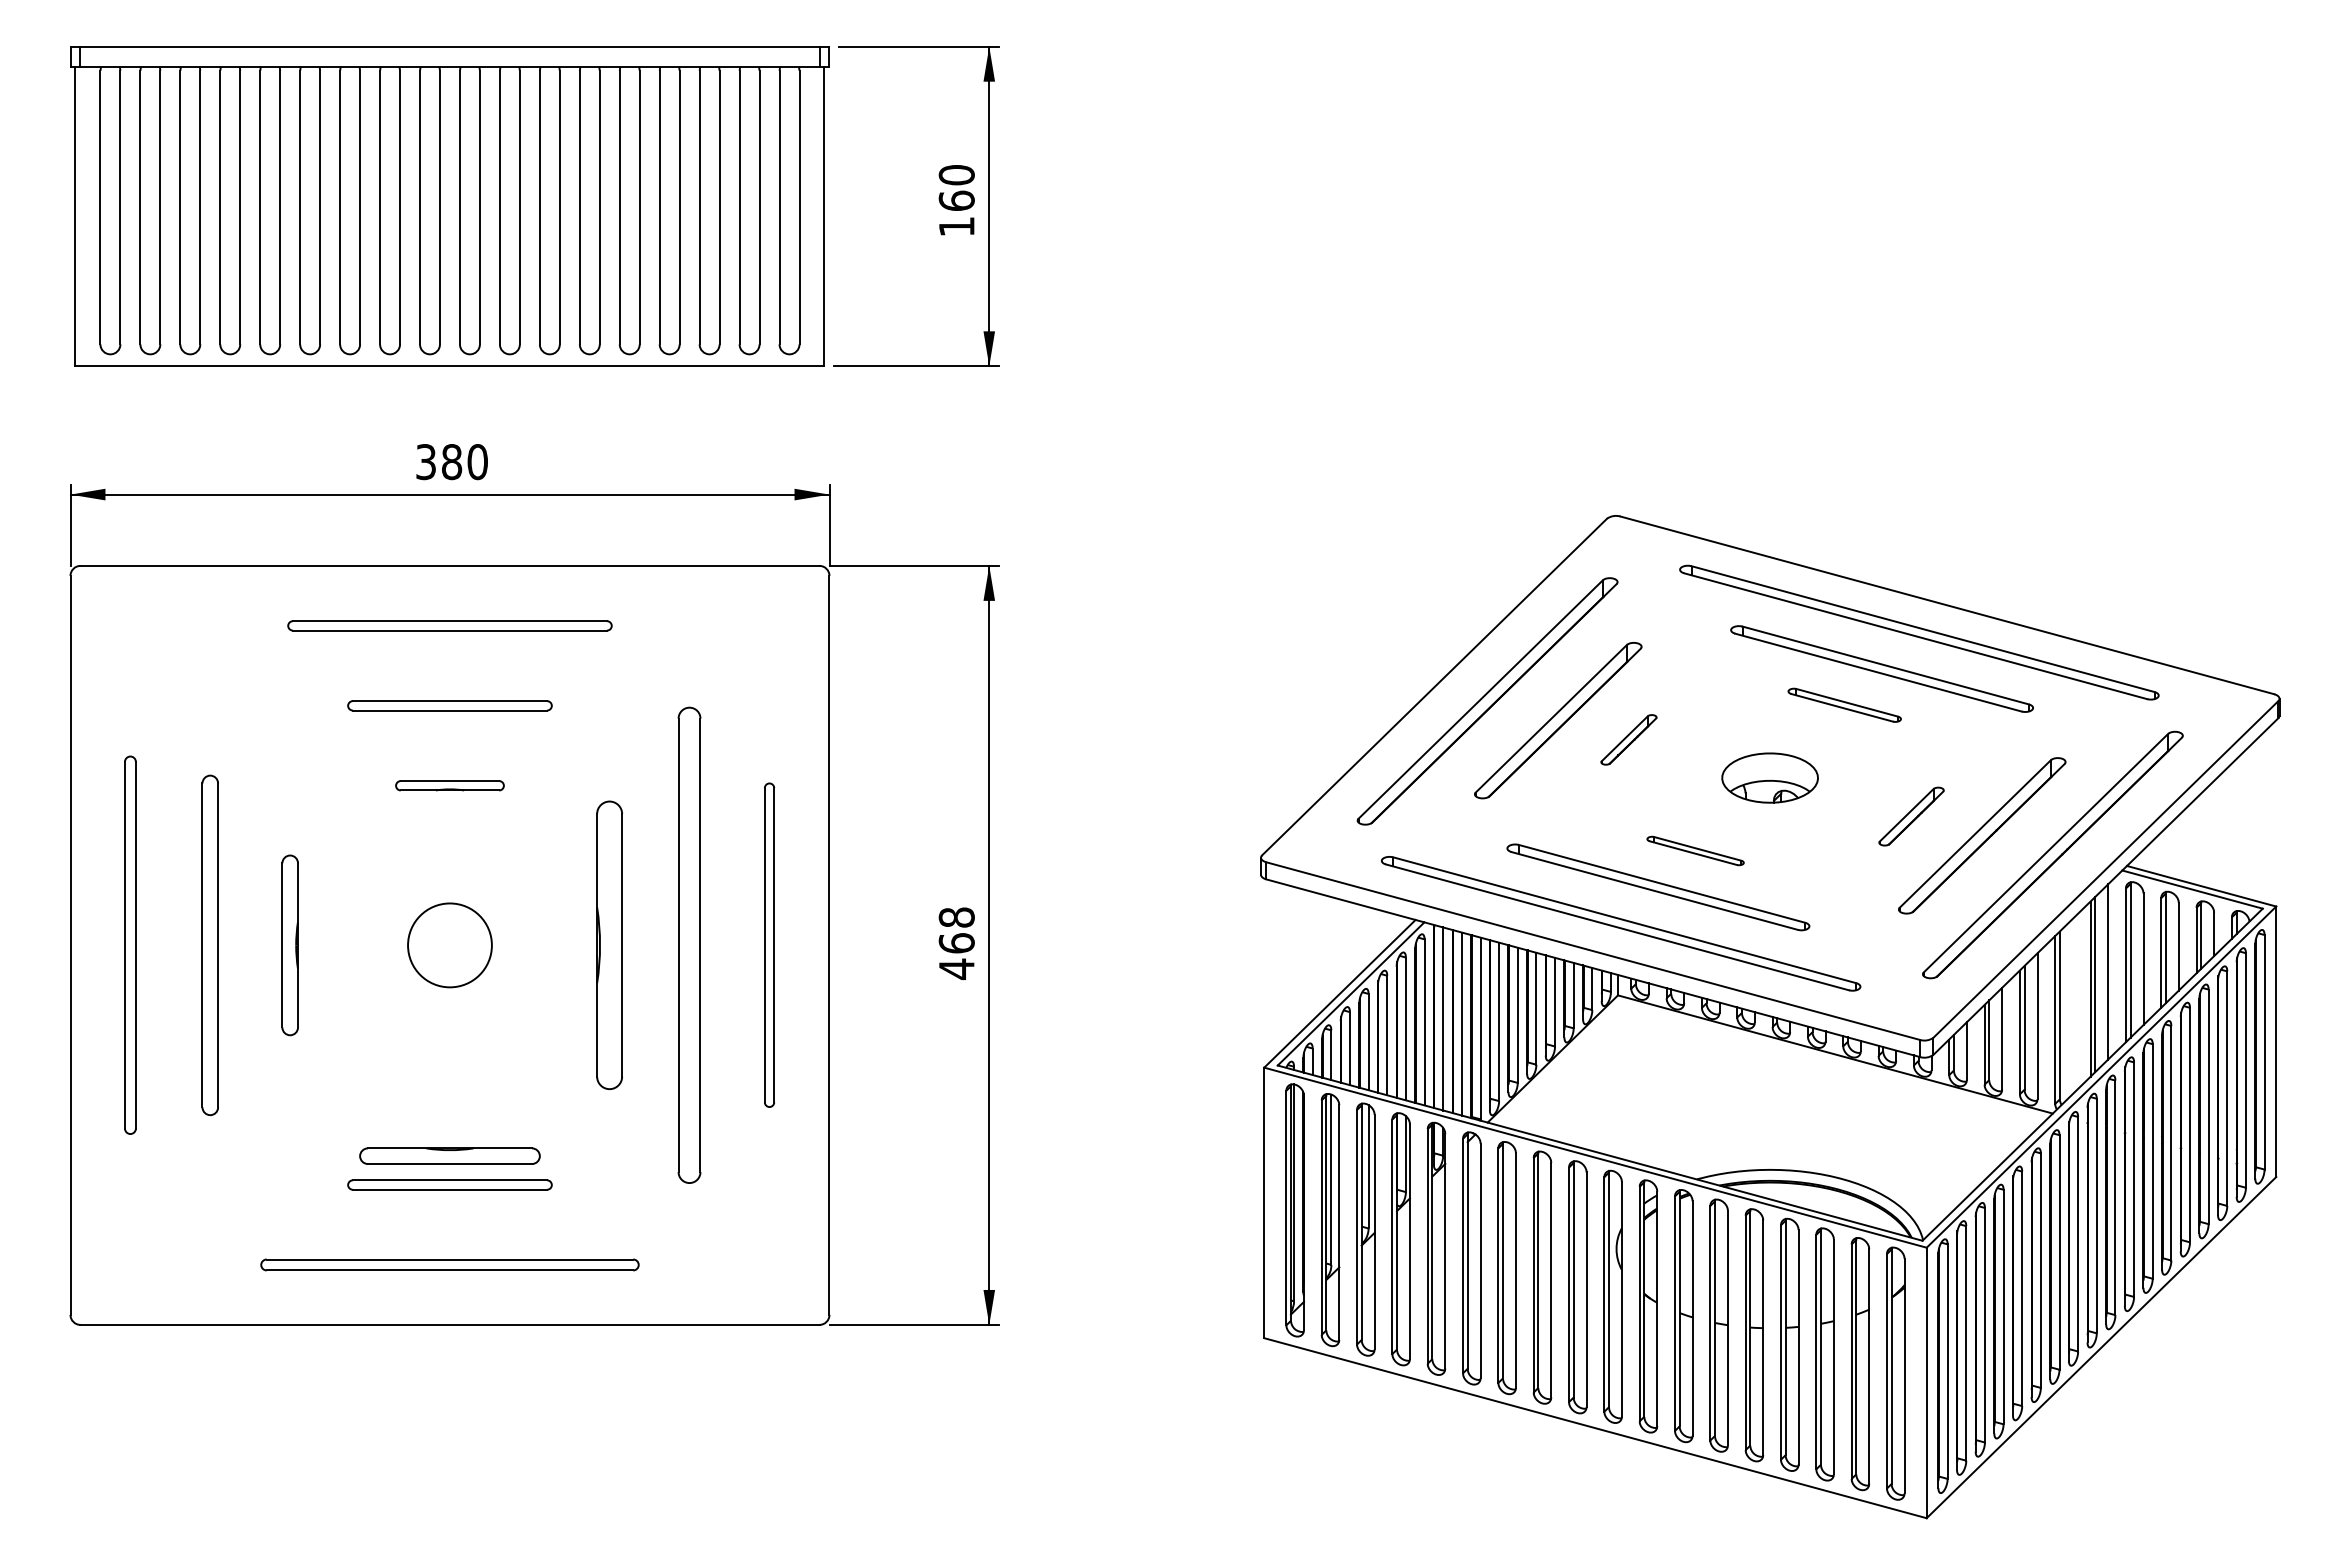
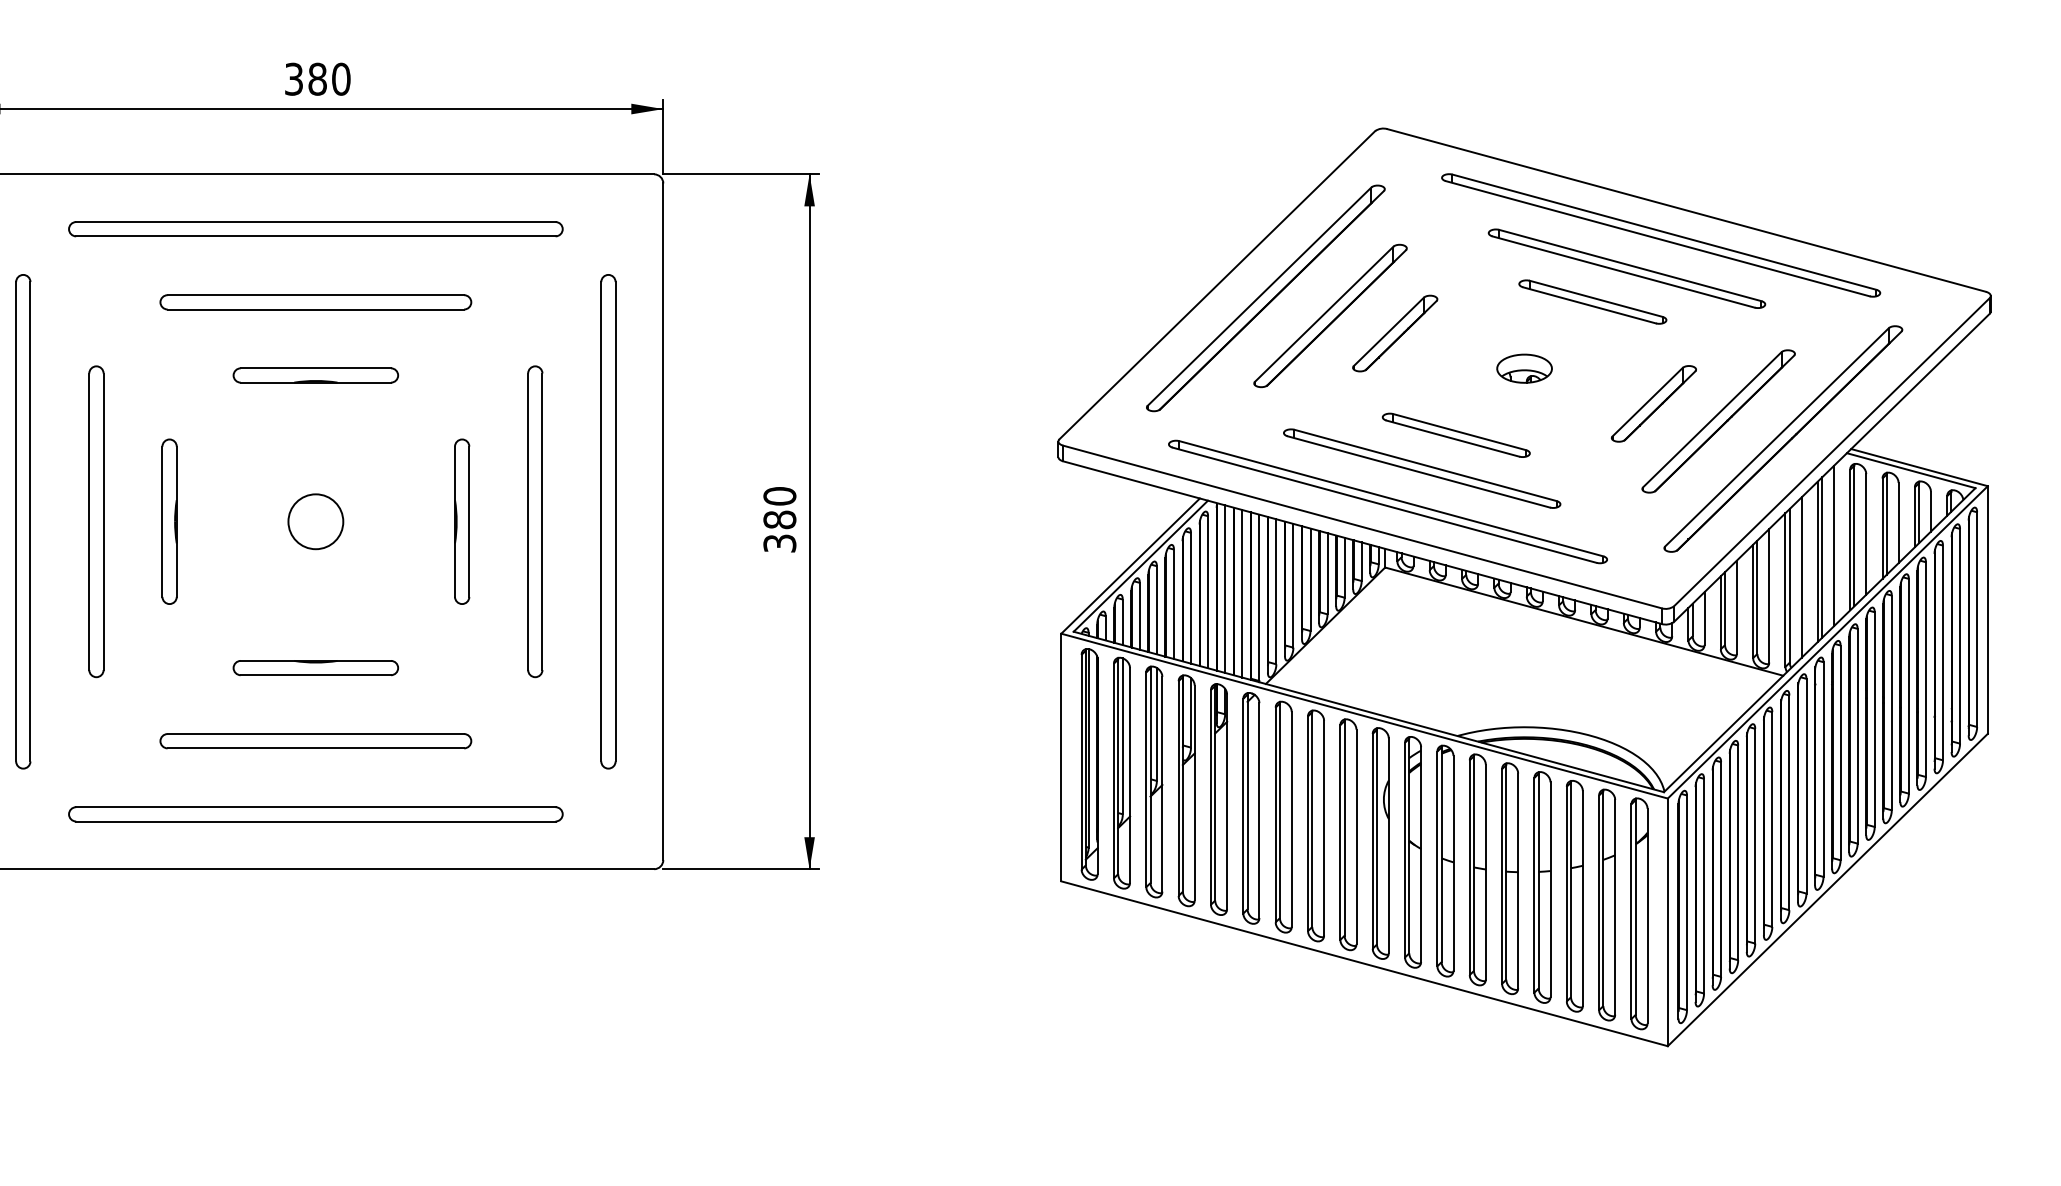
part: (449, 625) -> (315, 228), size x1.67
part: (1844, 704) -> (1592, 301), size x1.43
part: (449, 705) -> (315, 302), size x1.67
part: (1628, 739) -> (1394, 333), size x1.67
part: (1770, 778) -> (1524, 368), size x0.62
part: (449, 785) -> (315, 375), size x1.67
part: (1911, 816) -> (1653, 403), size x1.43
part: (1695, 850) -> (1456, 434), size x1.67
text: (956, 943) -> (779, 520), 468 -> 380
part: (130, 944) -> (23, 520), size x1.43
part: (769, 944) -> (608, 520), size x1.67
circle: (449, 945) -> (315, 521), size x0.71
part: (609, 945) -> (461, 521), size x0.62
part: (689, 945) -> (535, 521), size x0.71
line: (2072, 1006) -> (1801, 577), added
part: (449, 1155) -> (315, 667), moved
part: (449, 1184) -> (315, 740), size x1.67
part: (449, 1264) -> (315, 813), size x1.43

